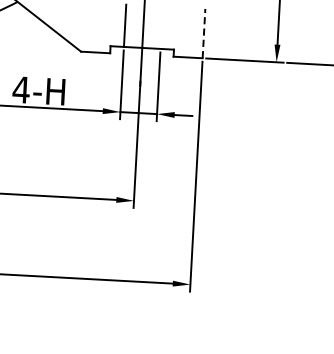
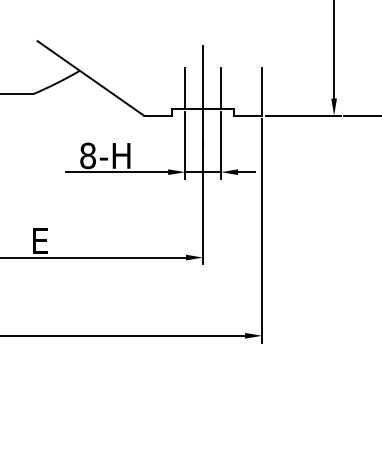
line: (161, 26) -> (220, 87), added
line: (204, 33) -> (262, 91), dashed -> solid
text: (20, 89) -> (87, 155), 4-H -> 8-H

